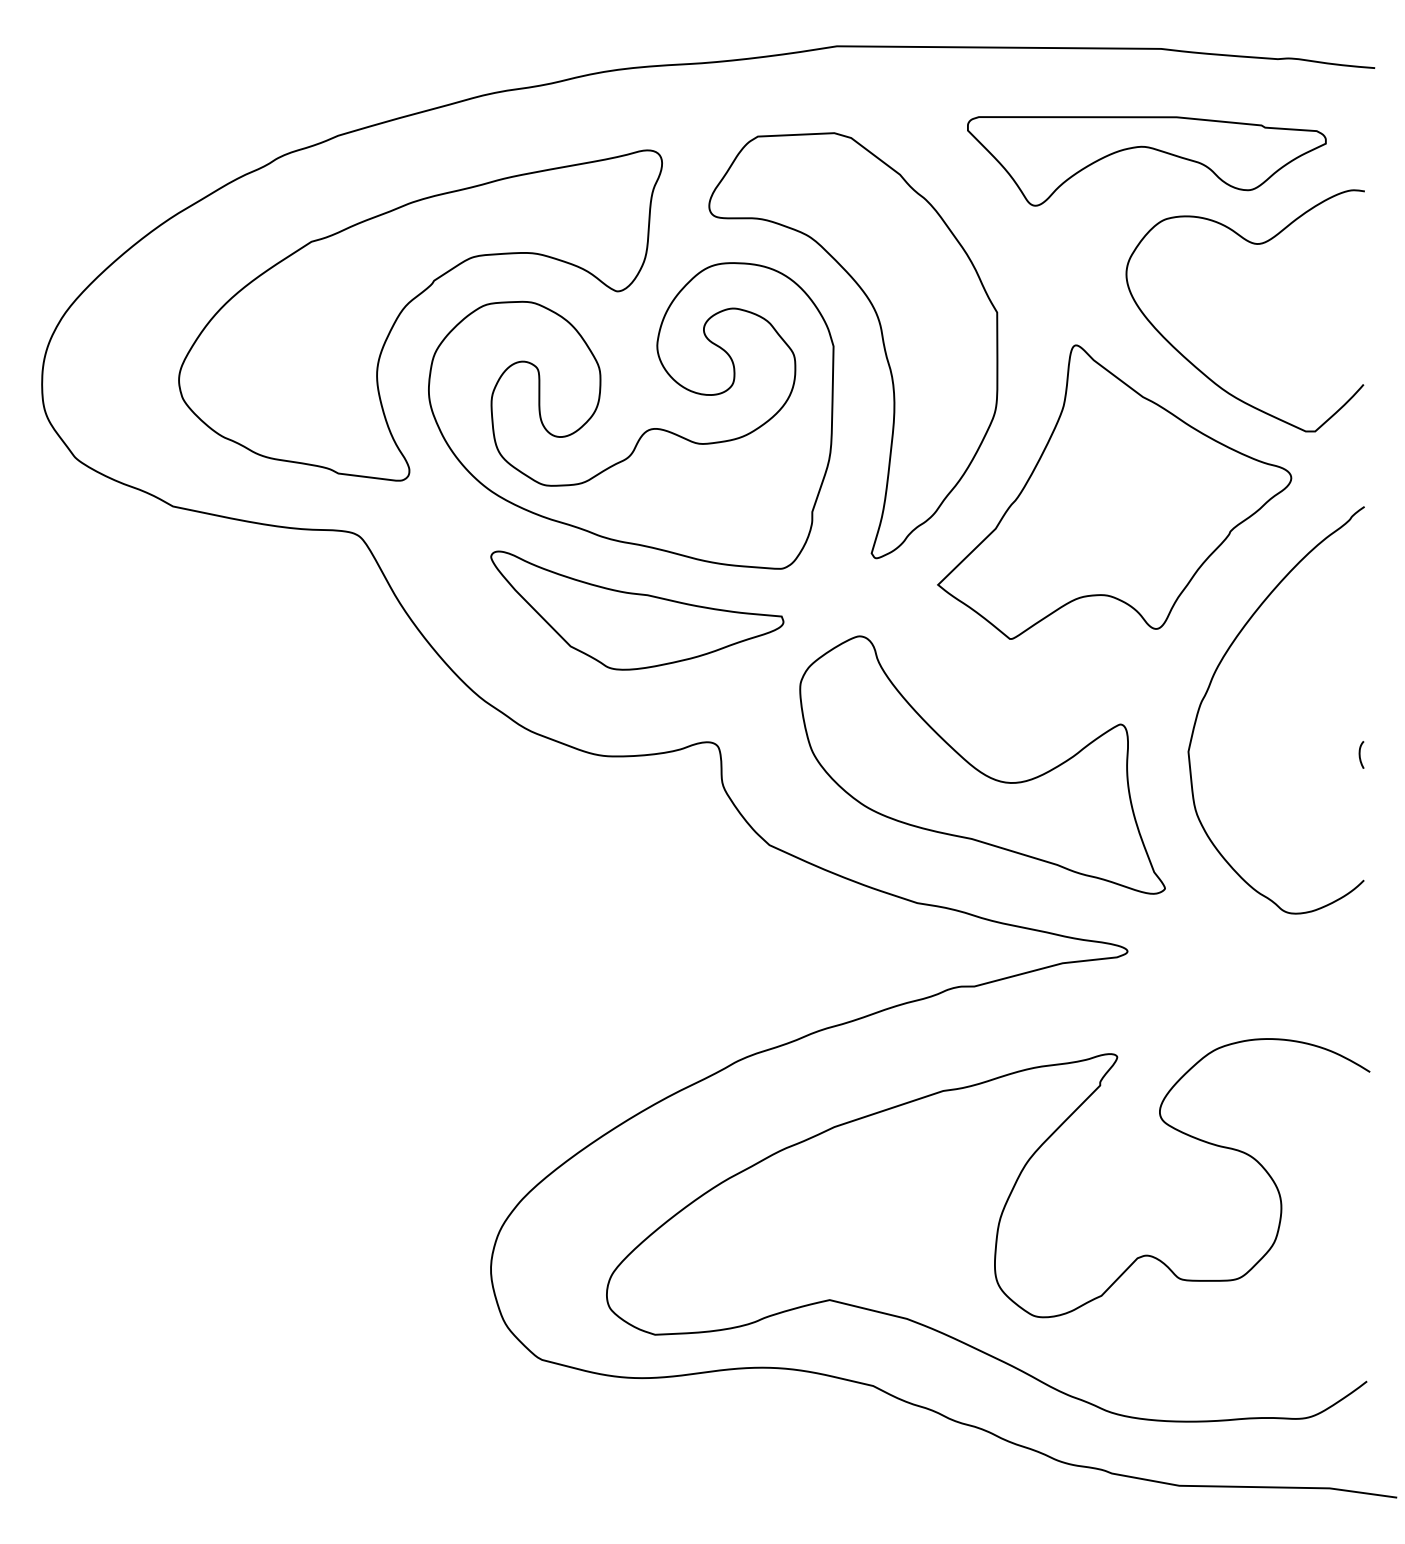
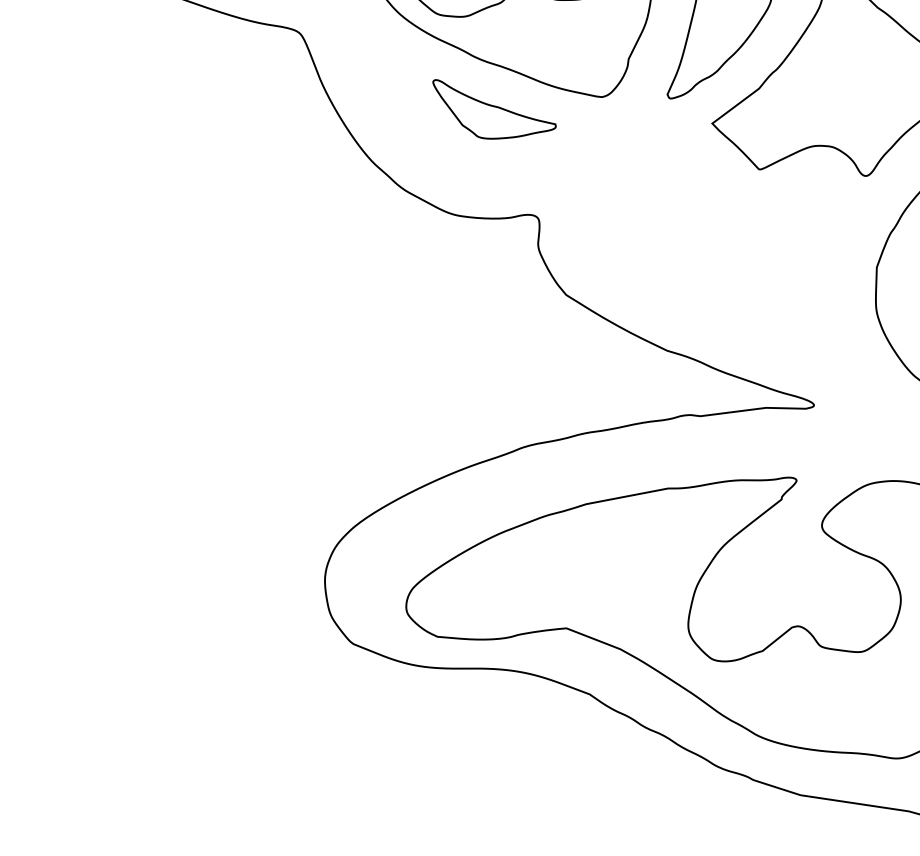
part: (637, 610) -> (493, 113), size x0.6
part: (980, 770) -> (725, 261), removed

